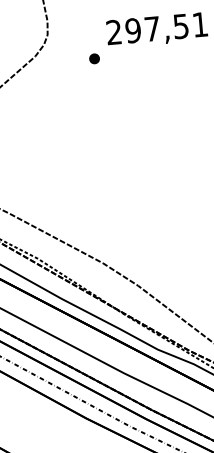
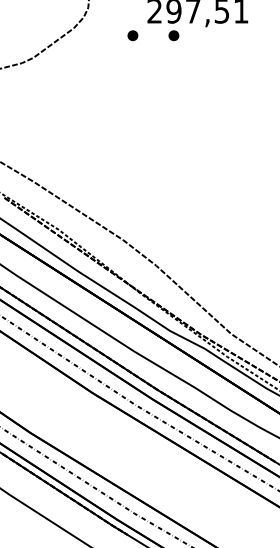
part: (134, 55) -> (173, 35), added

